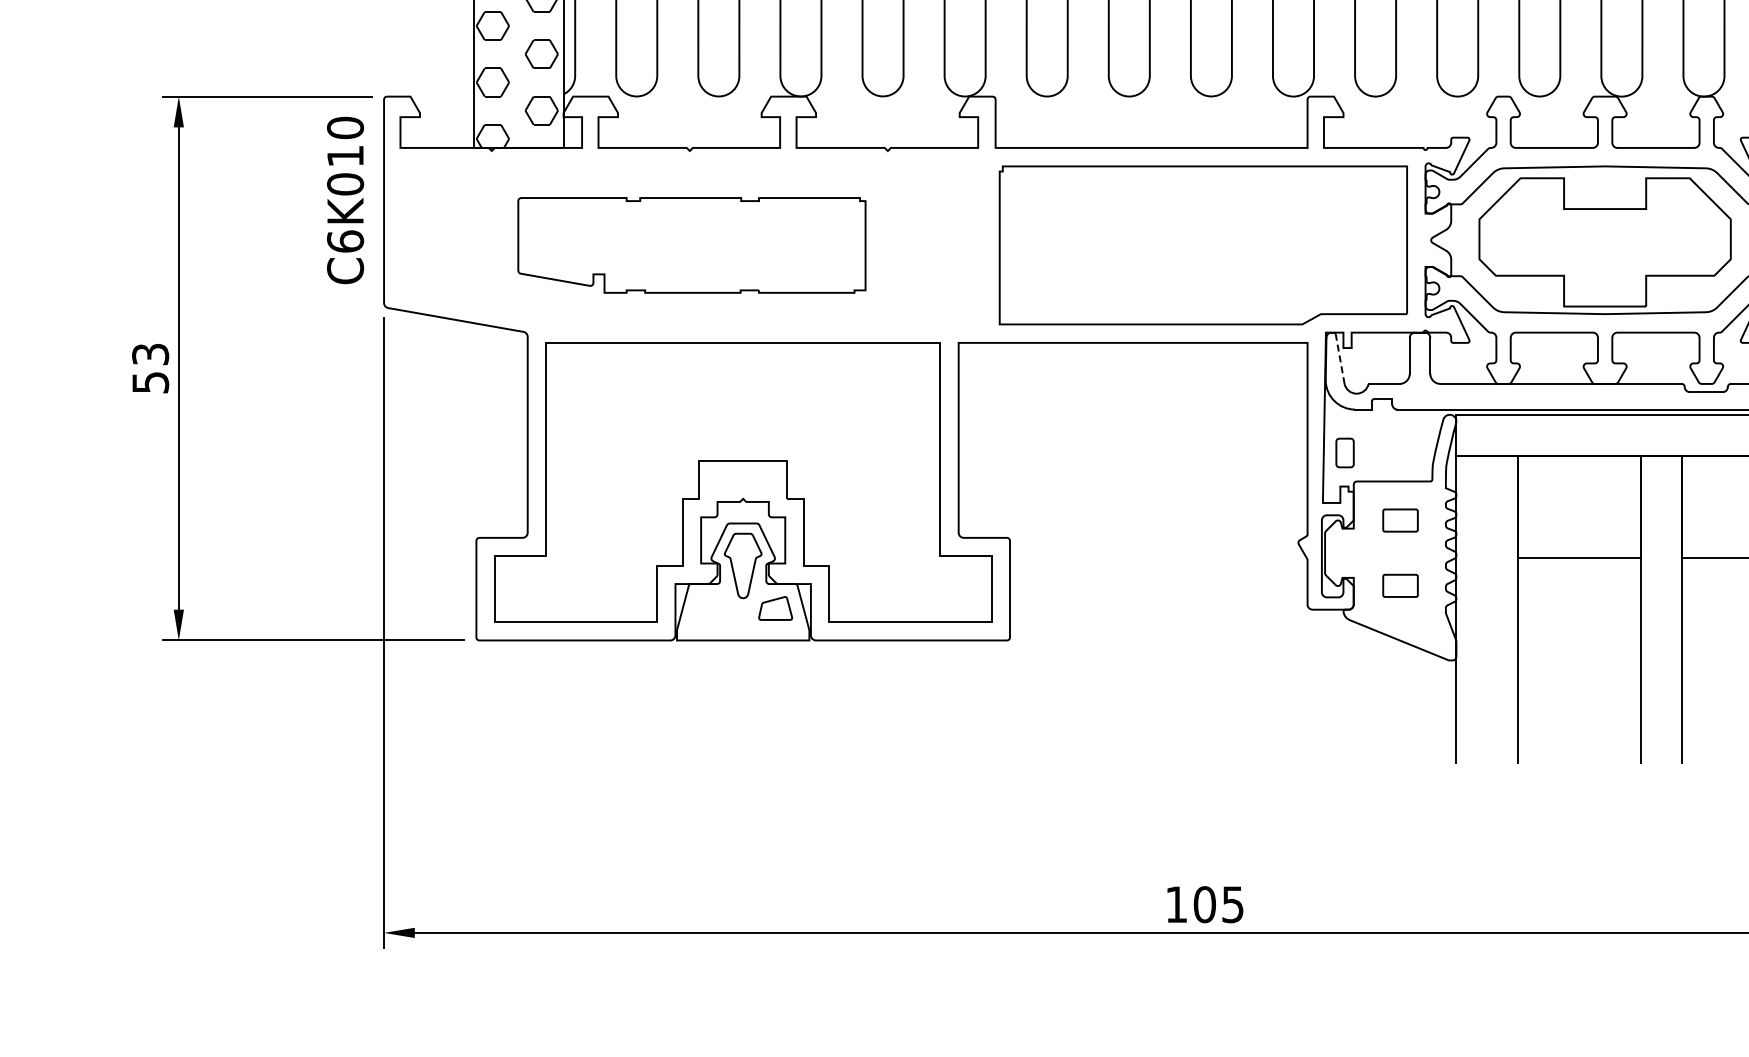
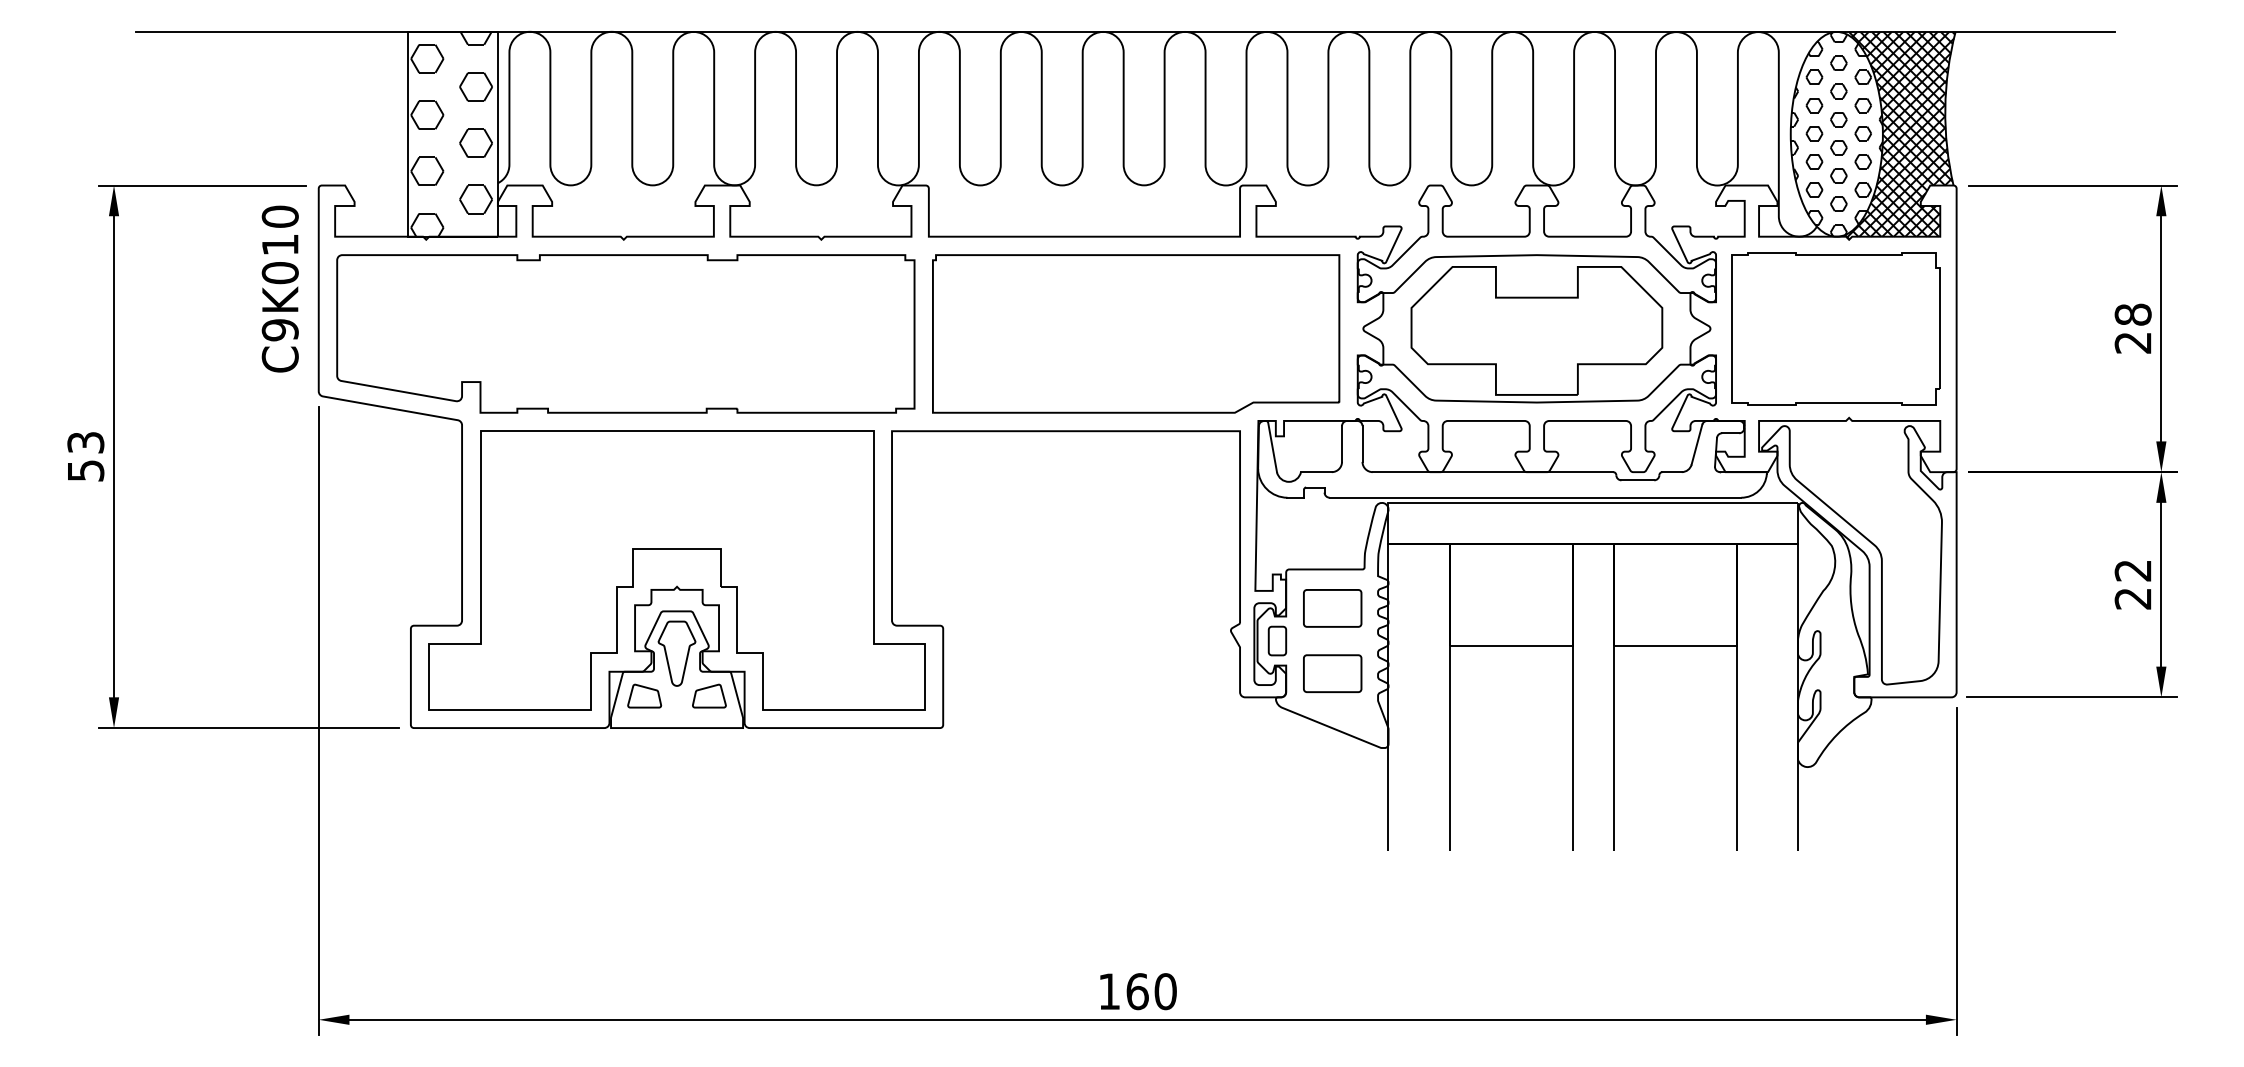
text: (344, 240) -> (279, 329), C6K010 -> C9K010
part: (691, 244) -> (625, 333), size x1.67
line: (1340, 358) -> (1272, 446), dashed -> solid
part: (1345, 452) -> (1277, 640), moved
part: (1400, 520) -> (1332, 608), size x1.67
part: (1400, 585) -> (1332, 673), size x1.67
part: (710, 607) -> (644, 695), added
text: (1218, 904) -> (1151, 991), 105 -> 160

